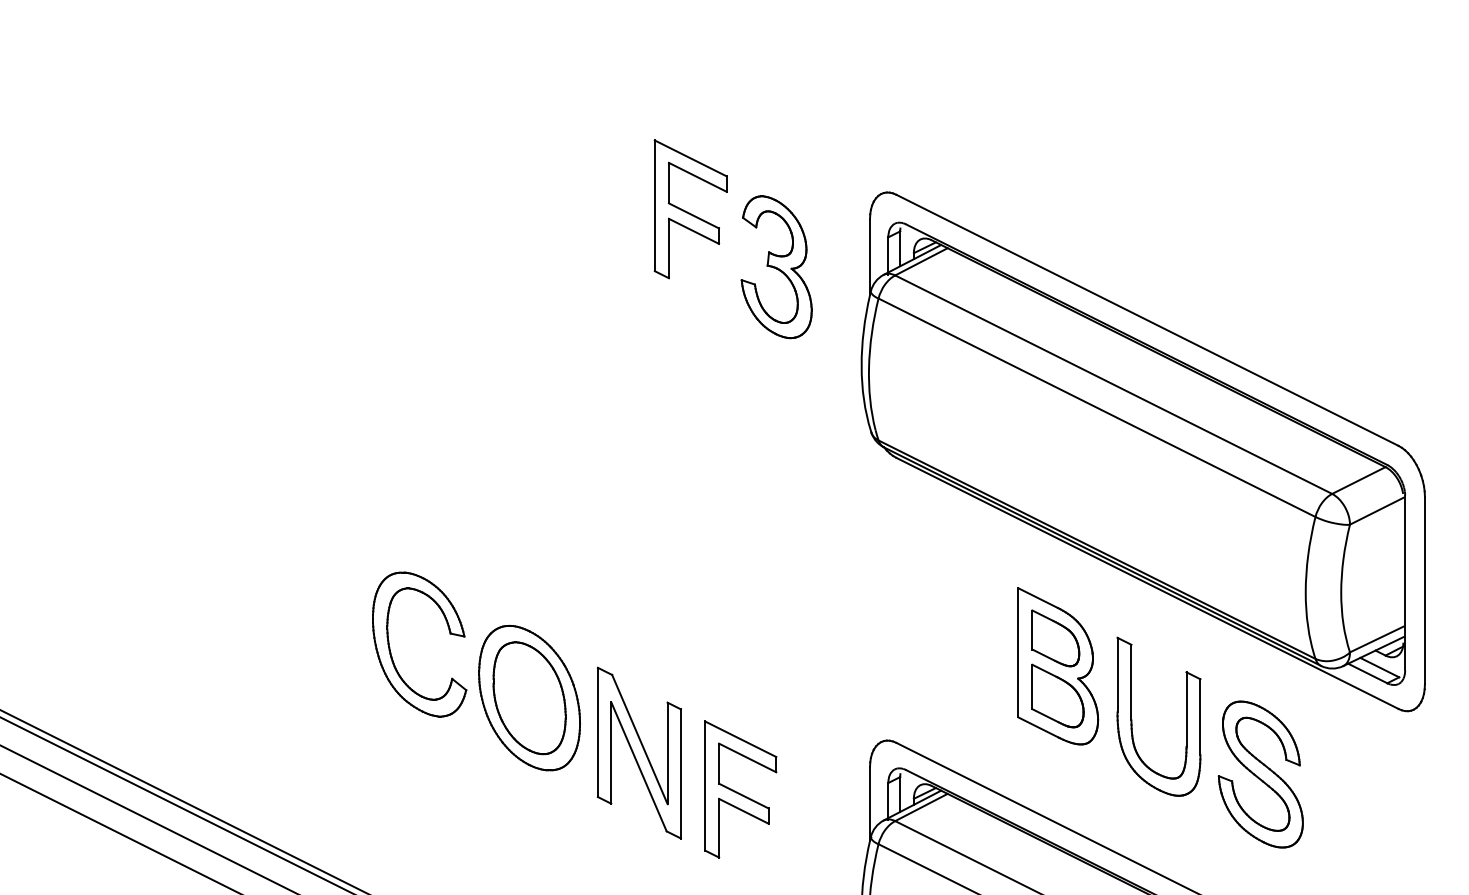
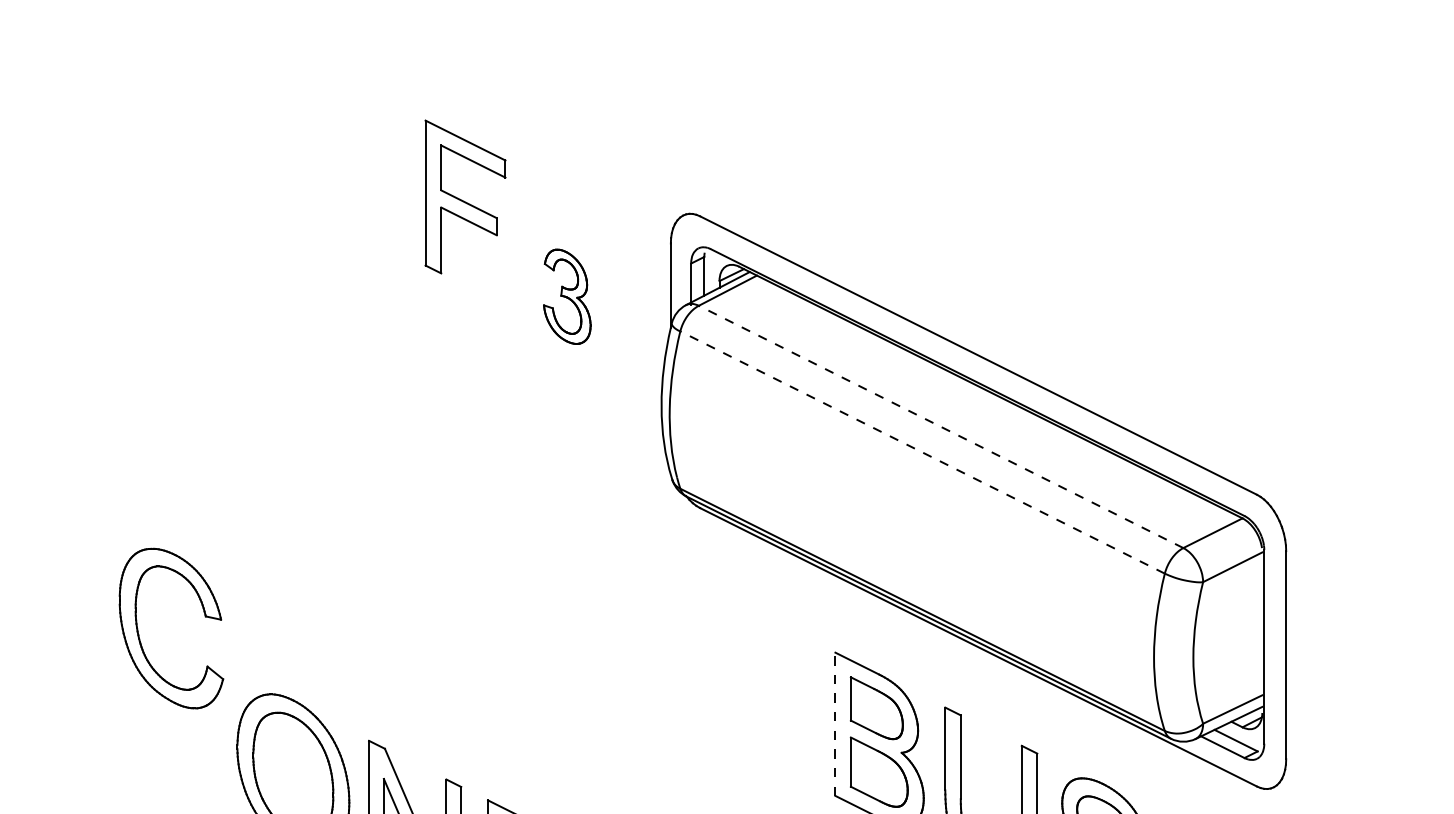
part: (690, 209) -> (465, 197), moved
part: (776, 267) -> (567, 296), size x0.6
line: (1113, 384) -> (940, 426), solid -> dashed
line: (1096, 407) -> (922, 452), solid -> dashed
part: (391, 652) -> (140, 637), moved
line: (1018, 652) -> (835, 723), solid -> dashed

